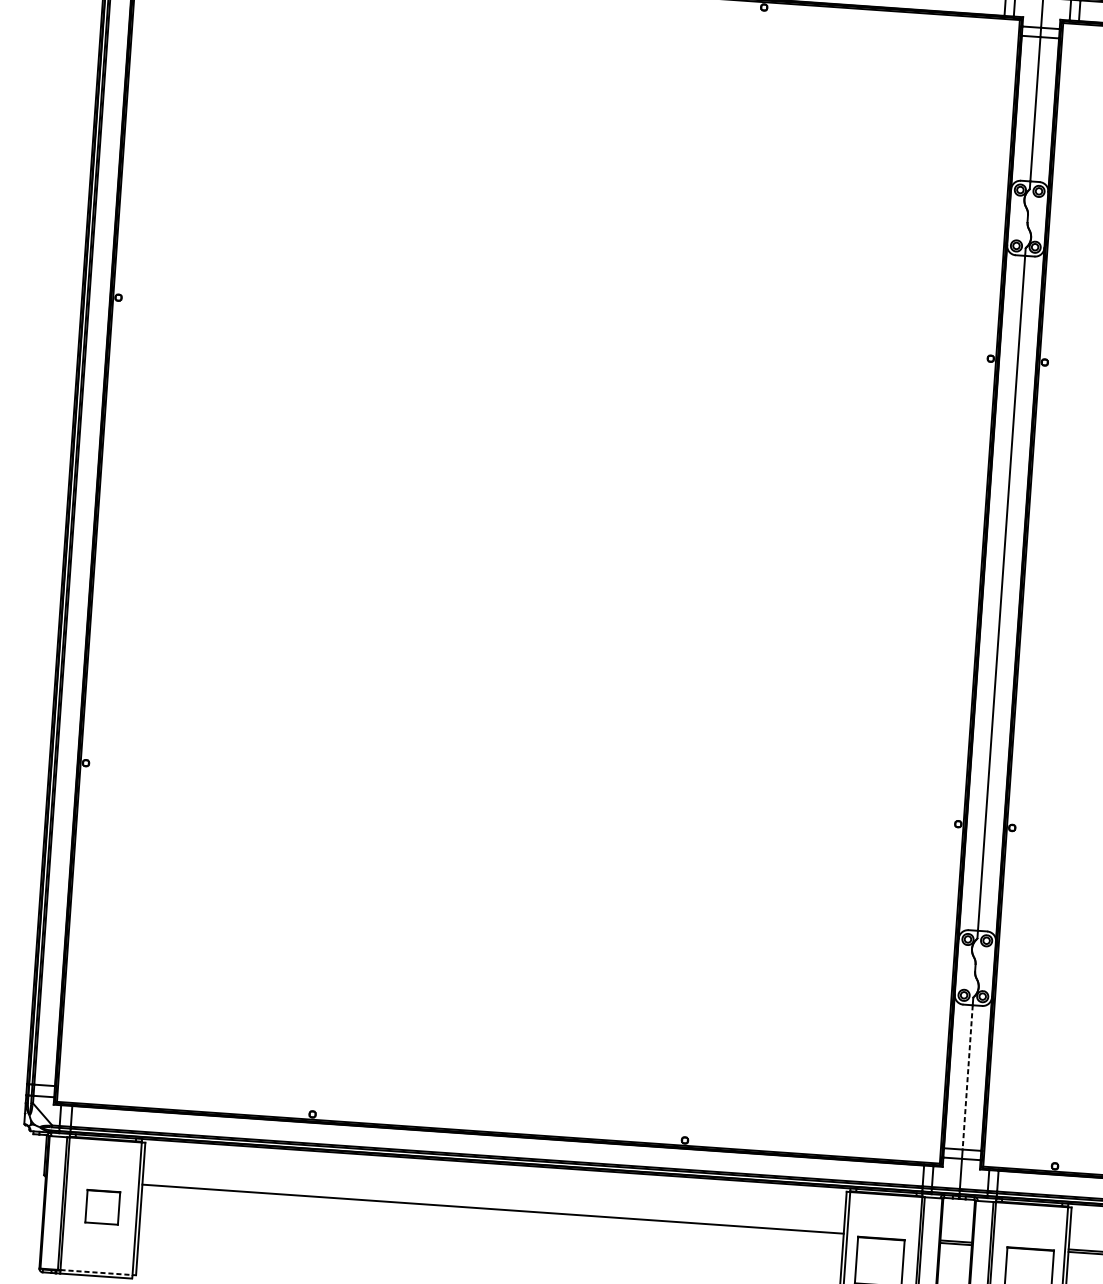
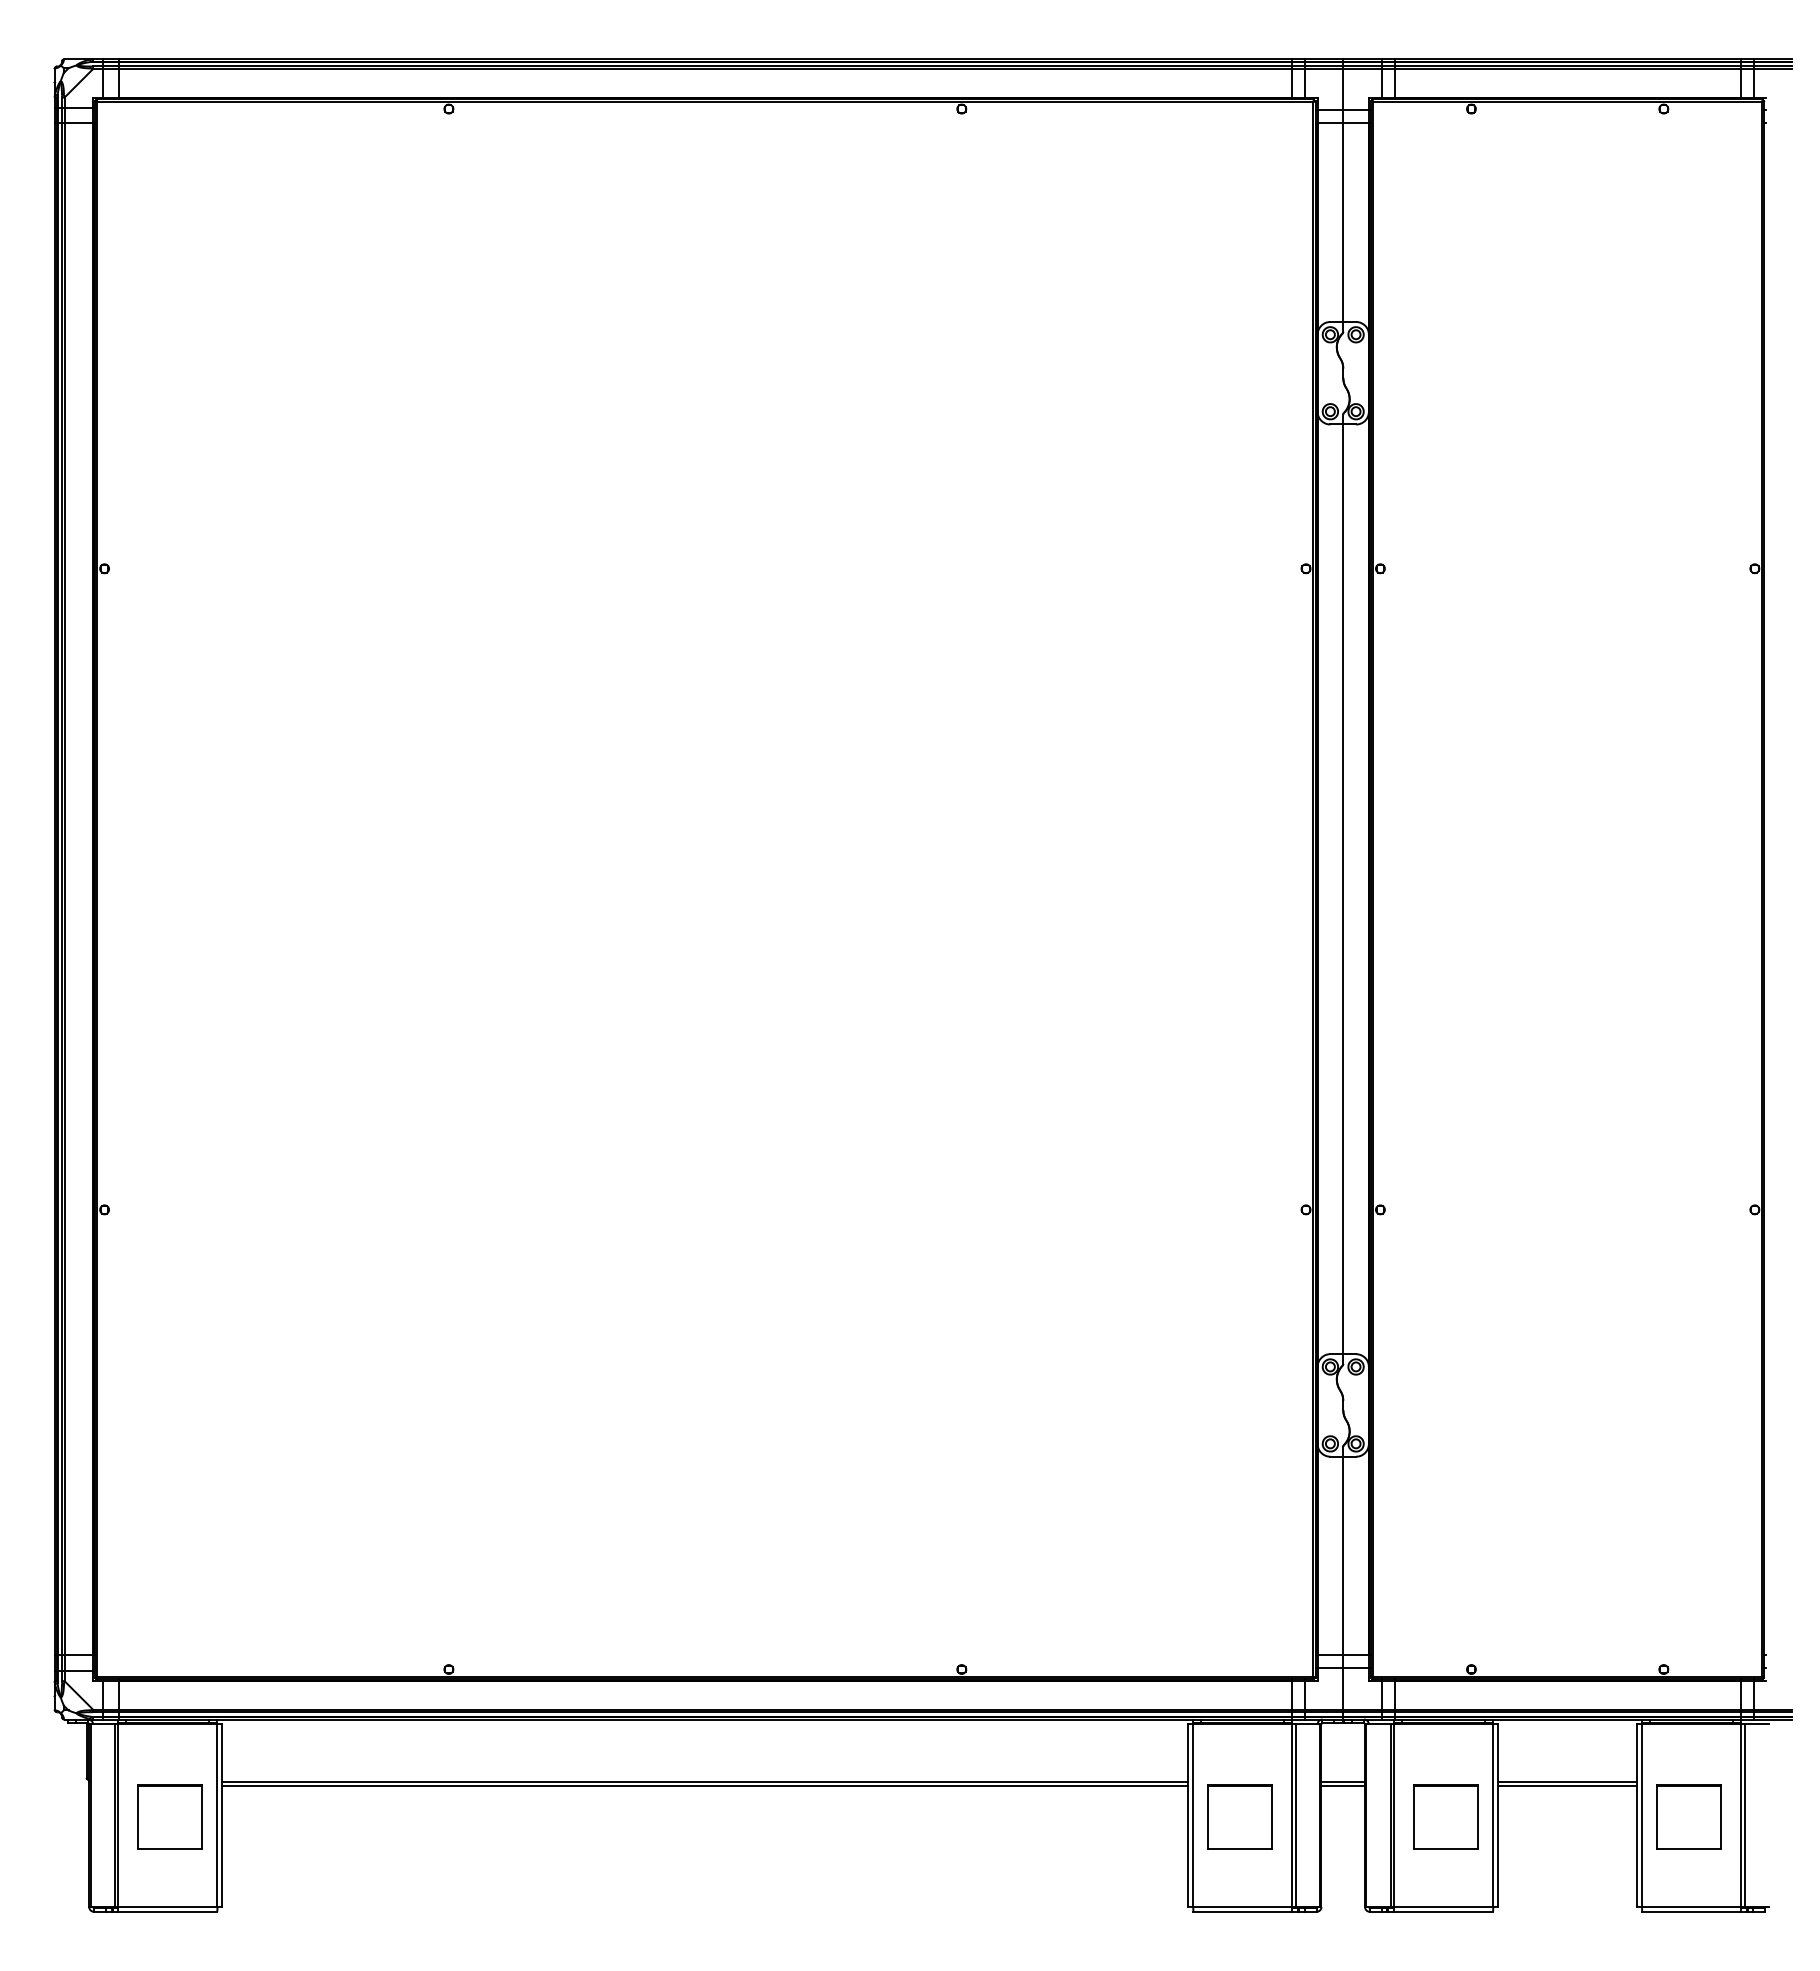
line: (967, 1077) -> (1343, 1556), dashed -> solid
part: (102, 1206) -> (169, 1816), size x1.43
line: (493, 1211) -> (705, 1785), added
line: (96, 1272) -> (167, 1906), dashed -> solid

